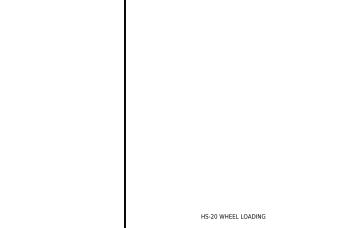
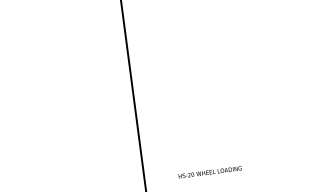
text: (233, 216) -> (210, 172), moved

